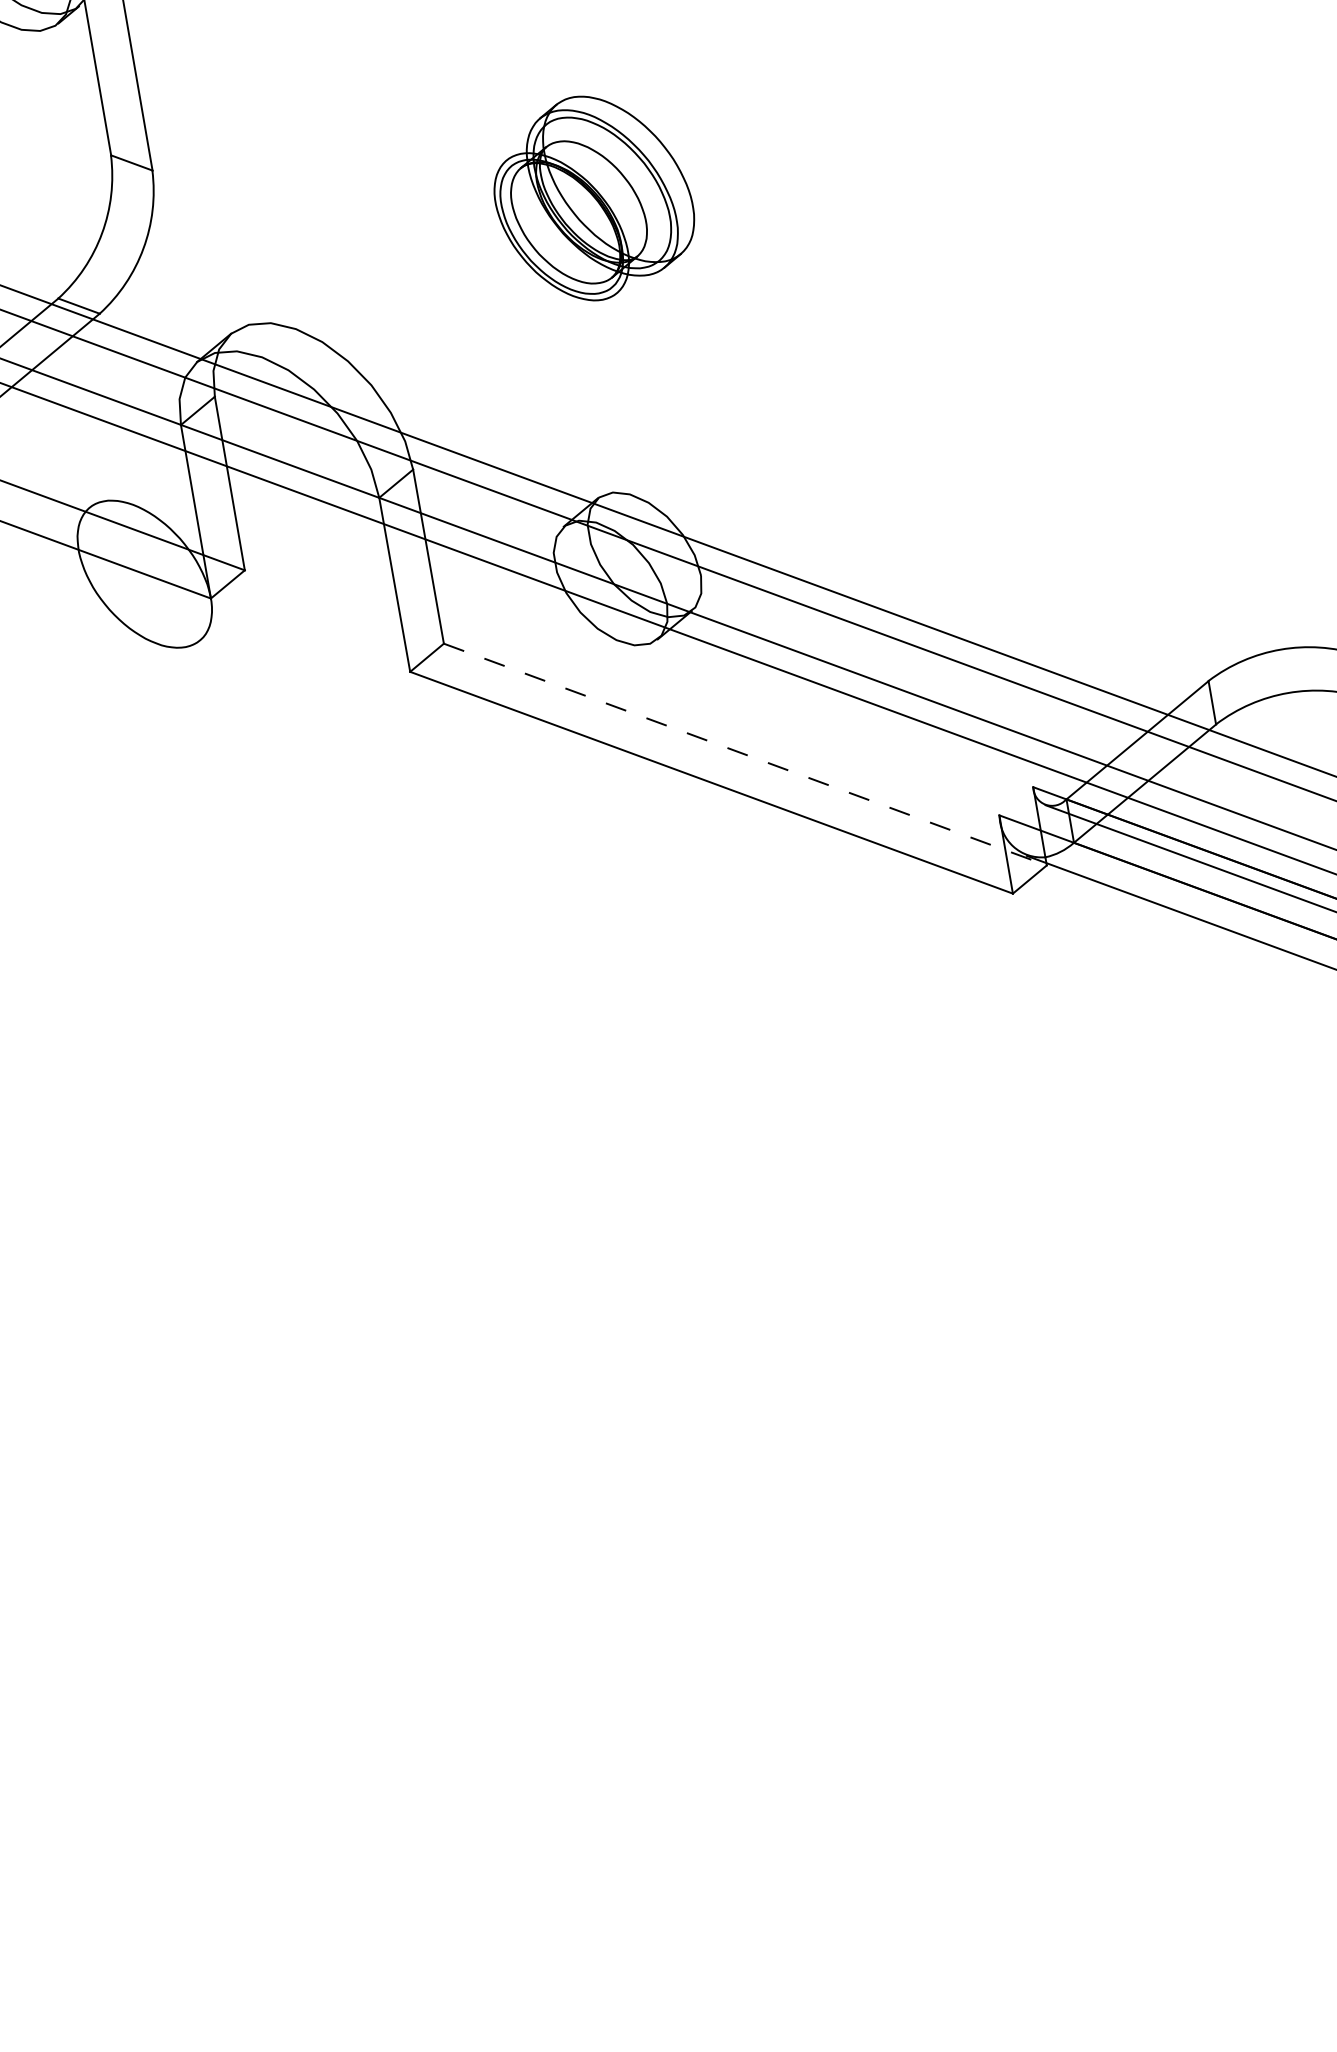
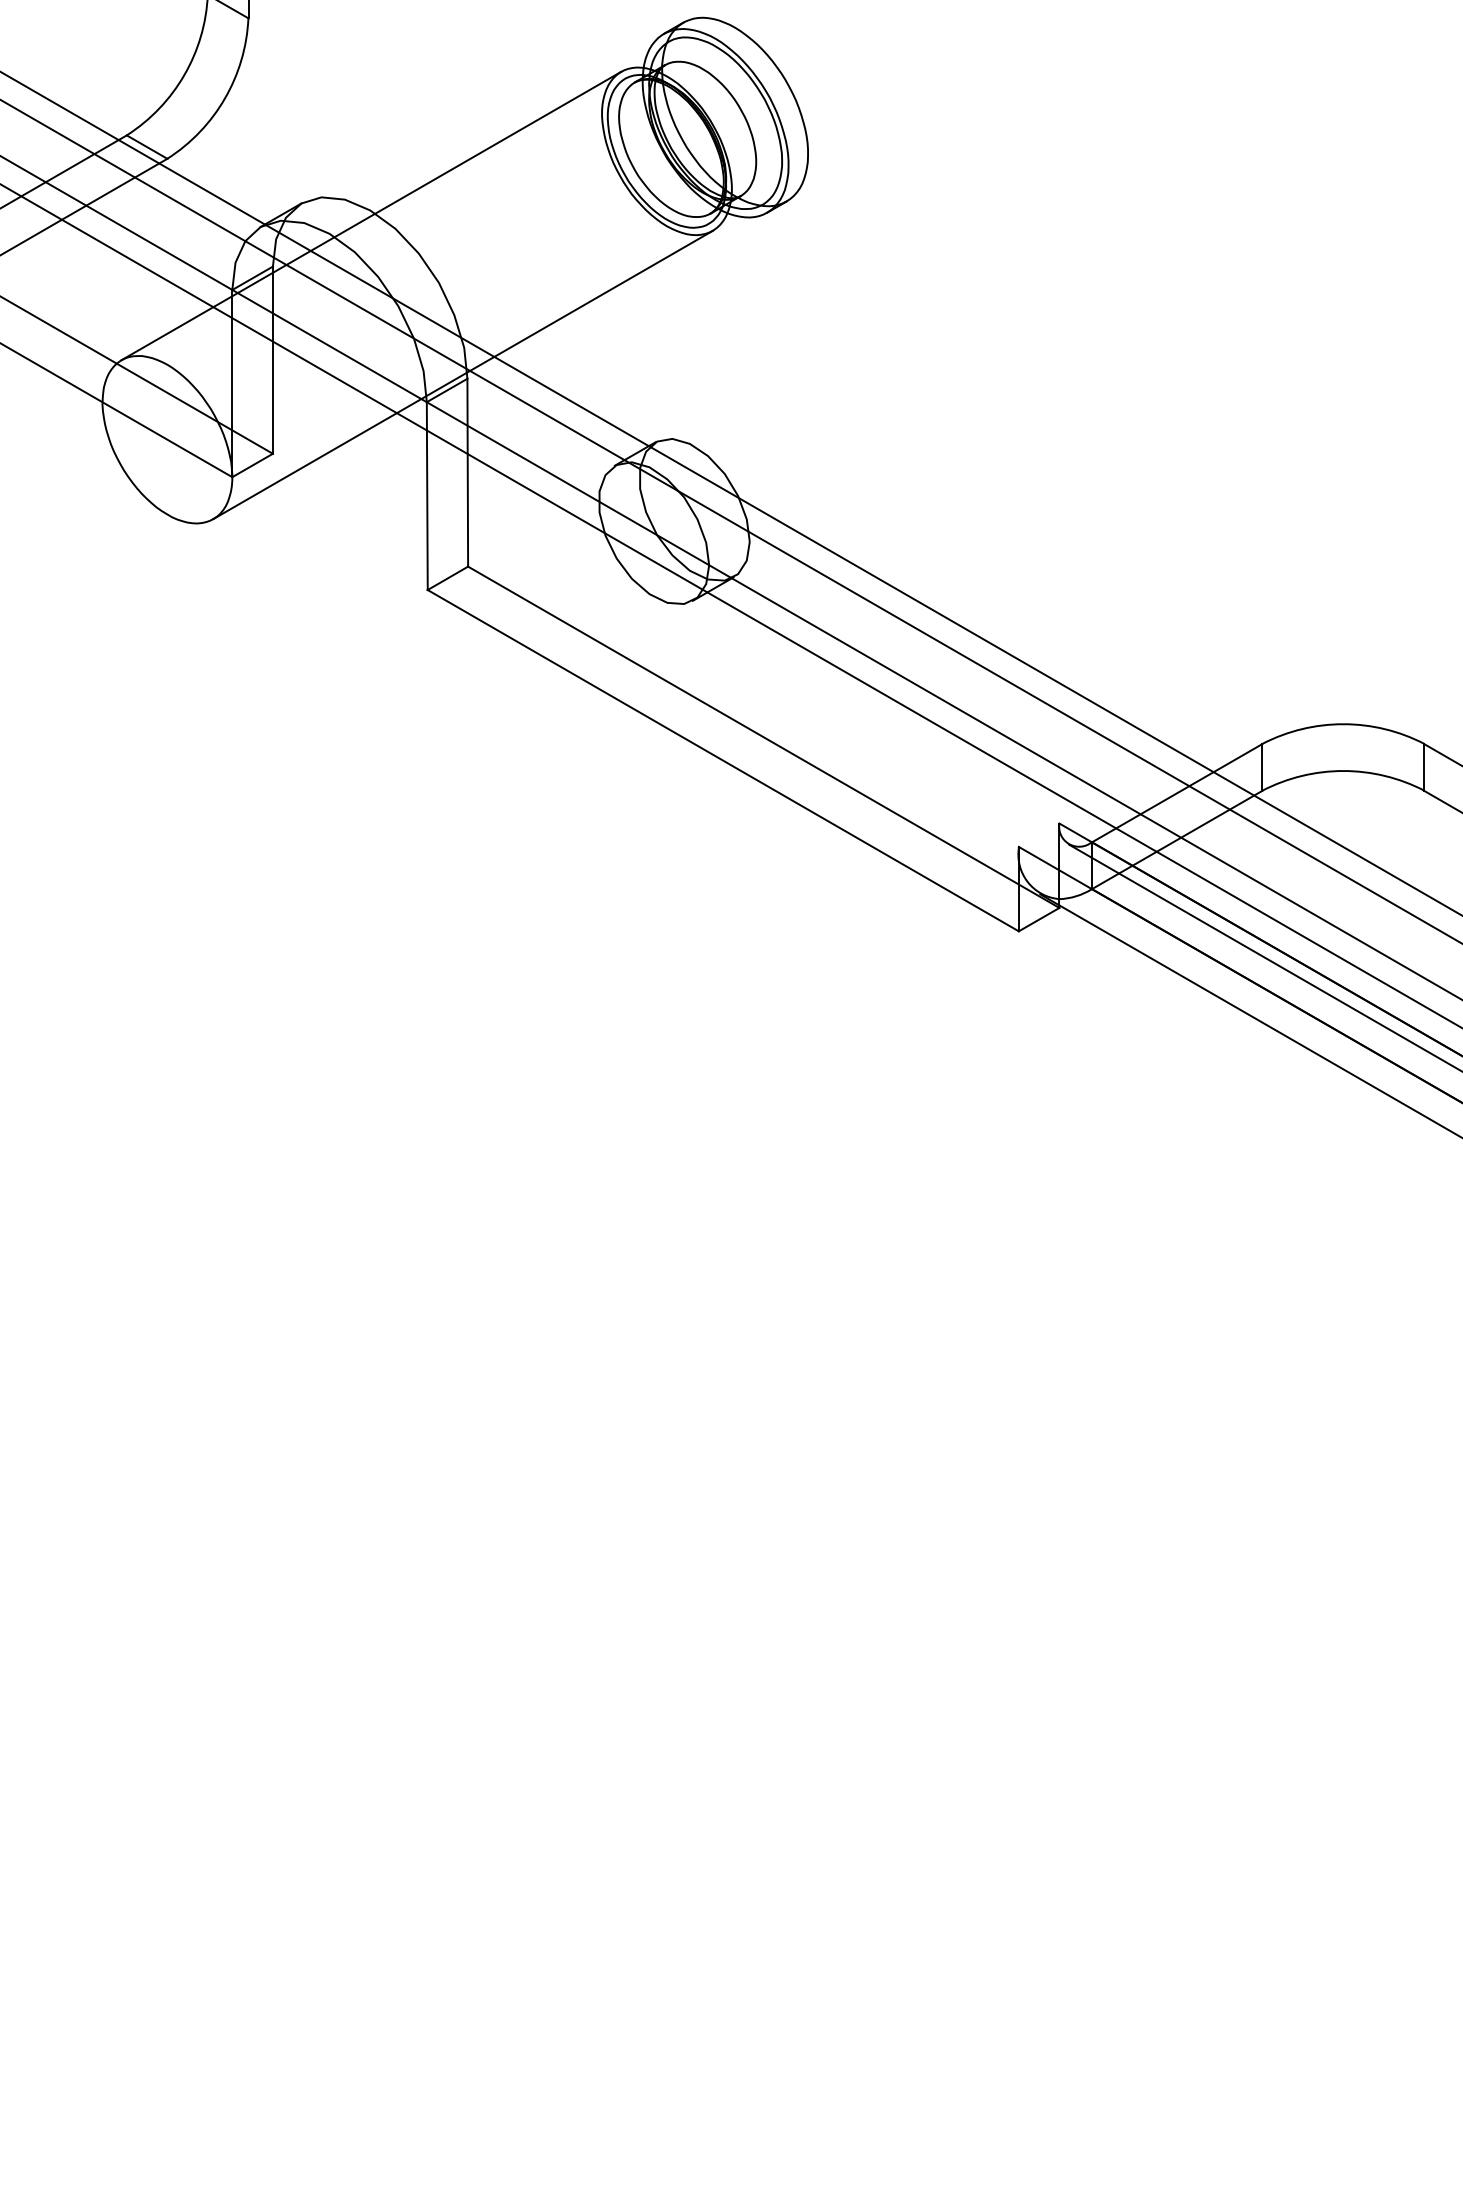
line: (298, 333) -> (371, 215), added
line: (407, 466) -> (462, 374), added
line: (746, 754) -> (764, 737), dashed -> solid

